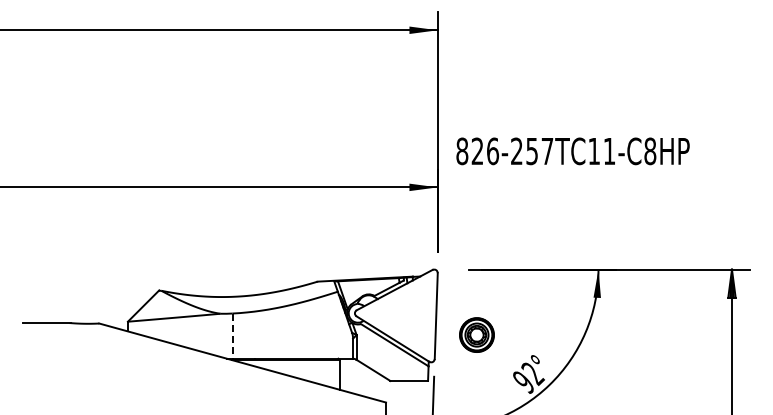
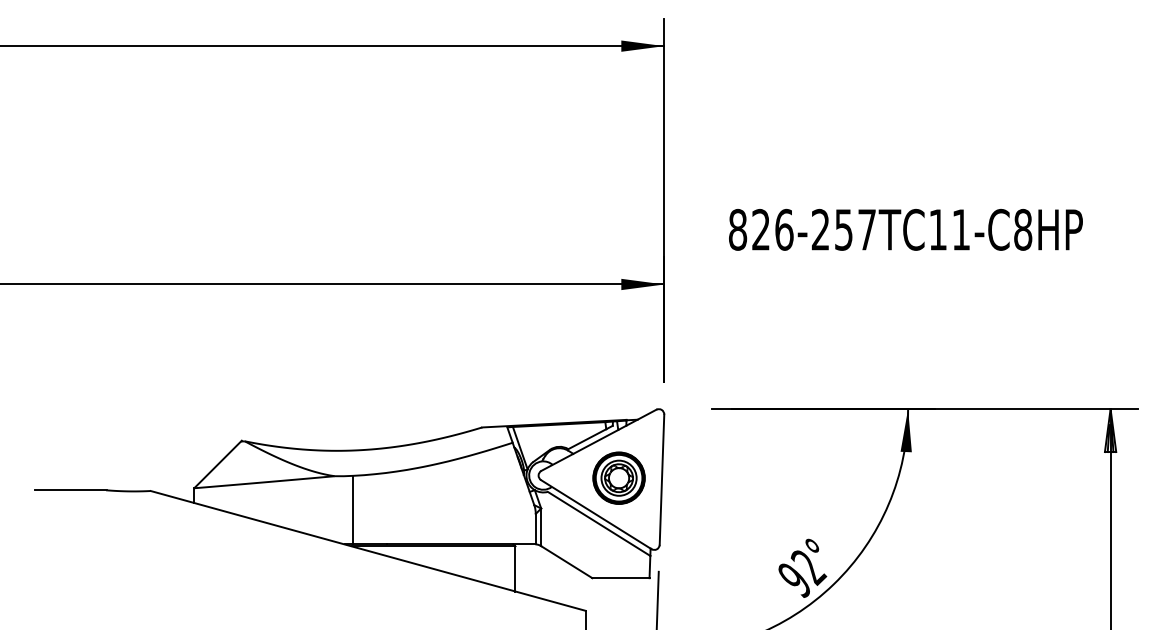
text: (572, 151) -> (905, 230), moved
part: (476, 334) -> (618, 477), moved
line: (232, 336) -> (352, 510), dashed -> solid

